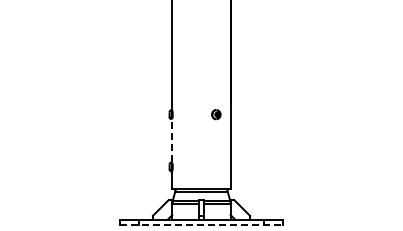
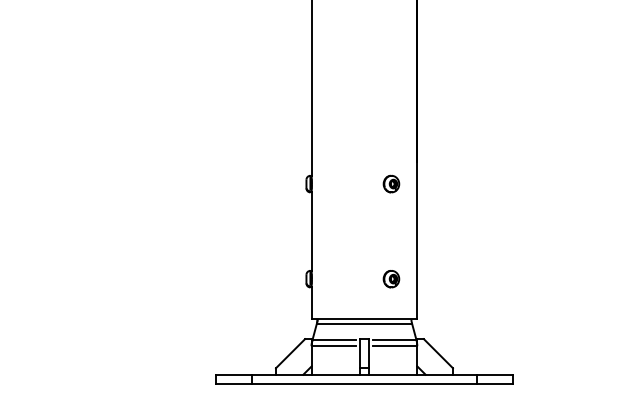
line: (172, 140) -> (311, 231), dashed -> solid
part: (216, 166) -> (391, 278), added
line: (201, 224) -> (364, 383), dashed -> solid

